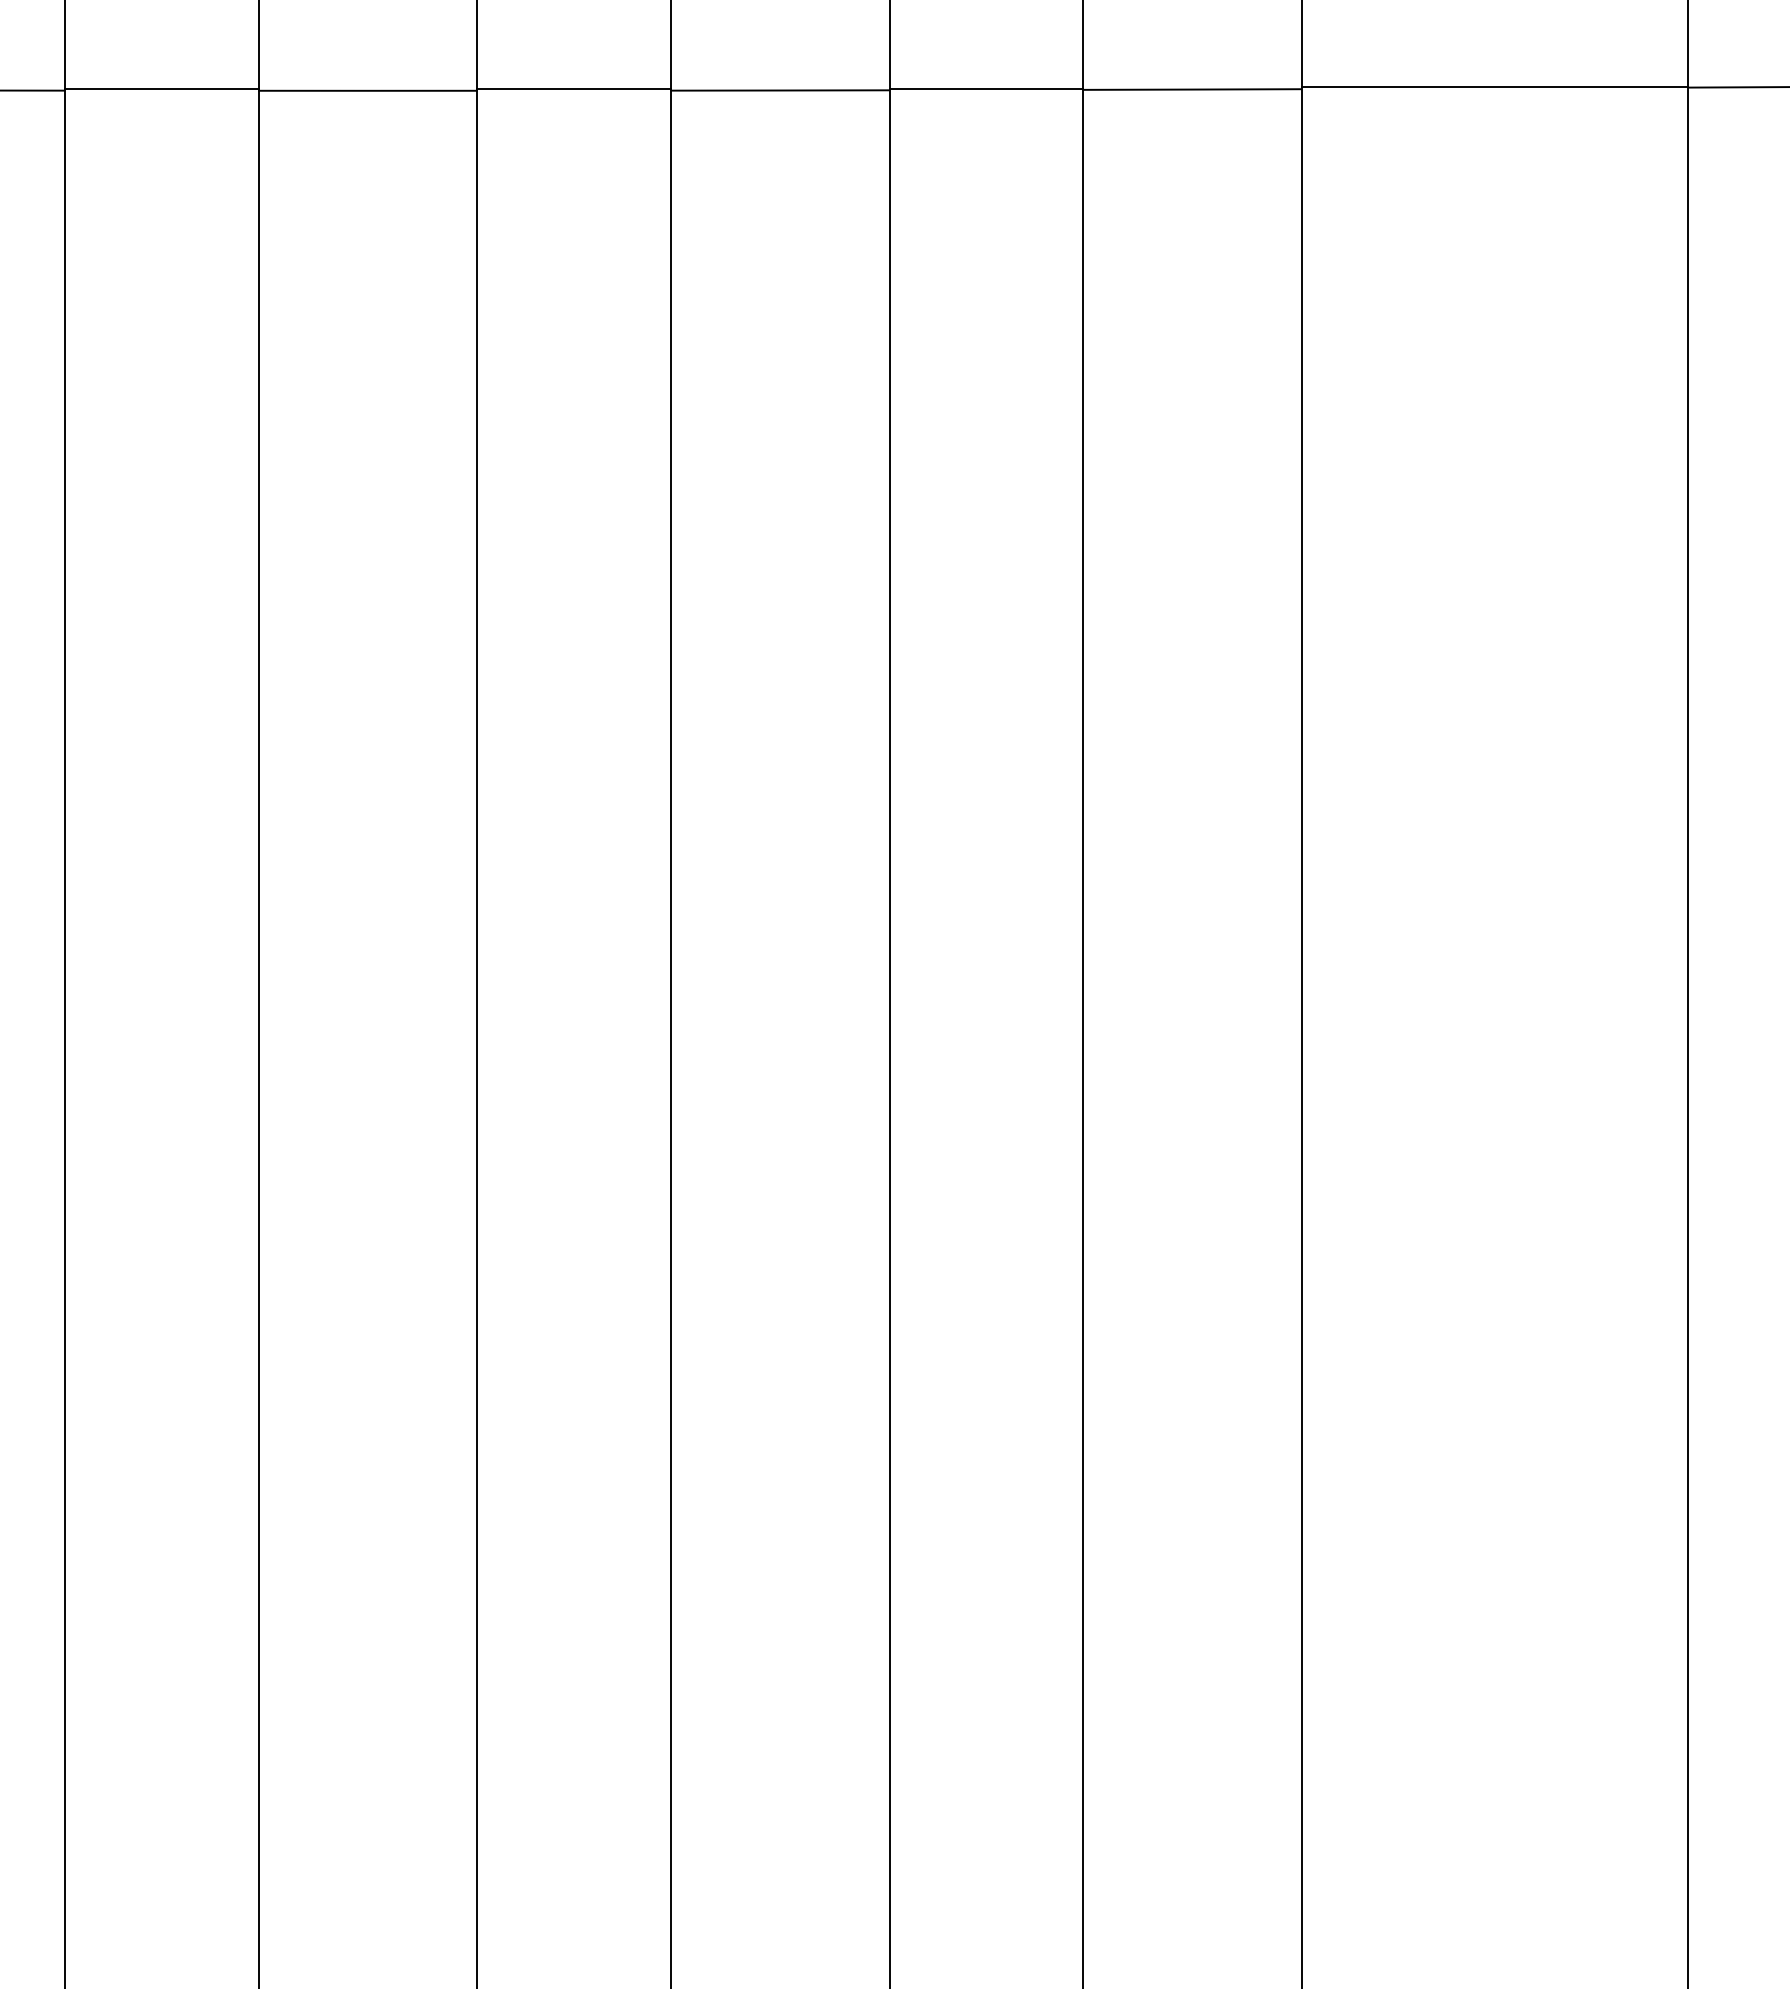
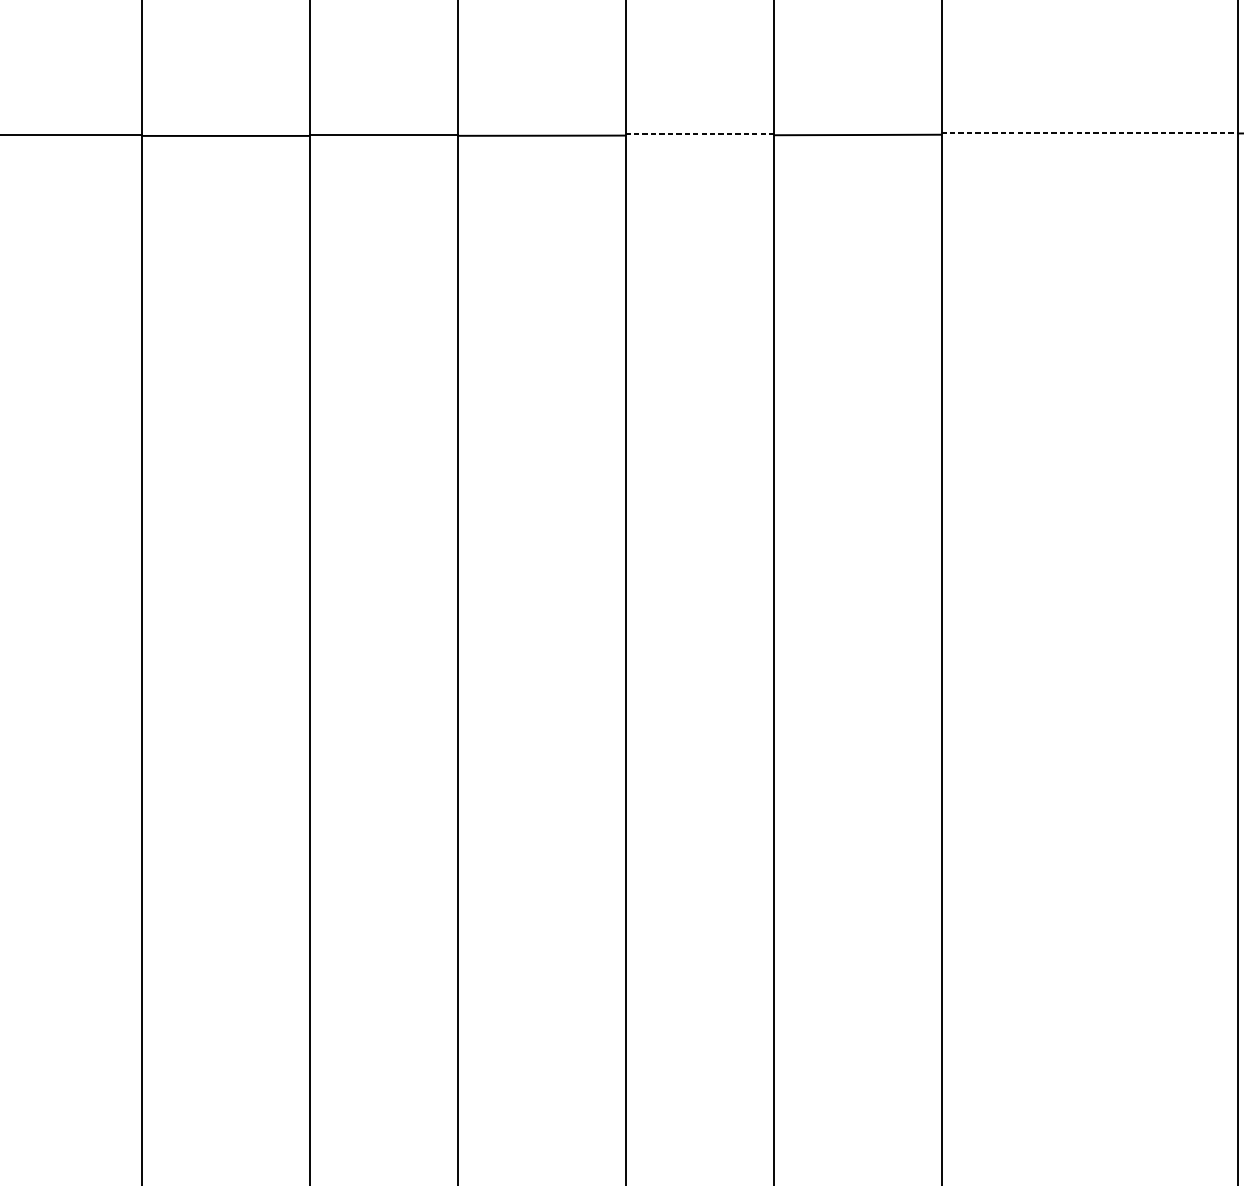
line: (1495, 87) -> (1090, 133), solid -> dashed
line: (986, 88) -> (699, 134), solid -> dashed

